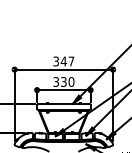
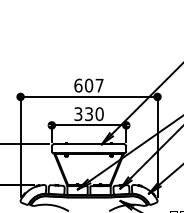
text: (59, 61) -> (83, 85), 347 -> 607

